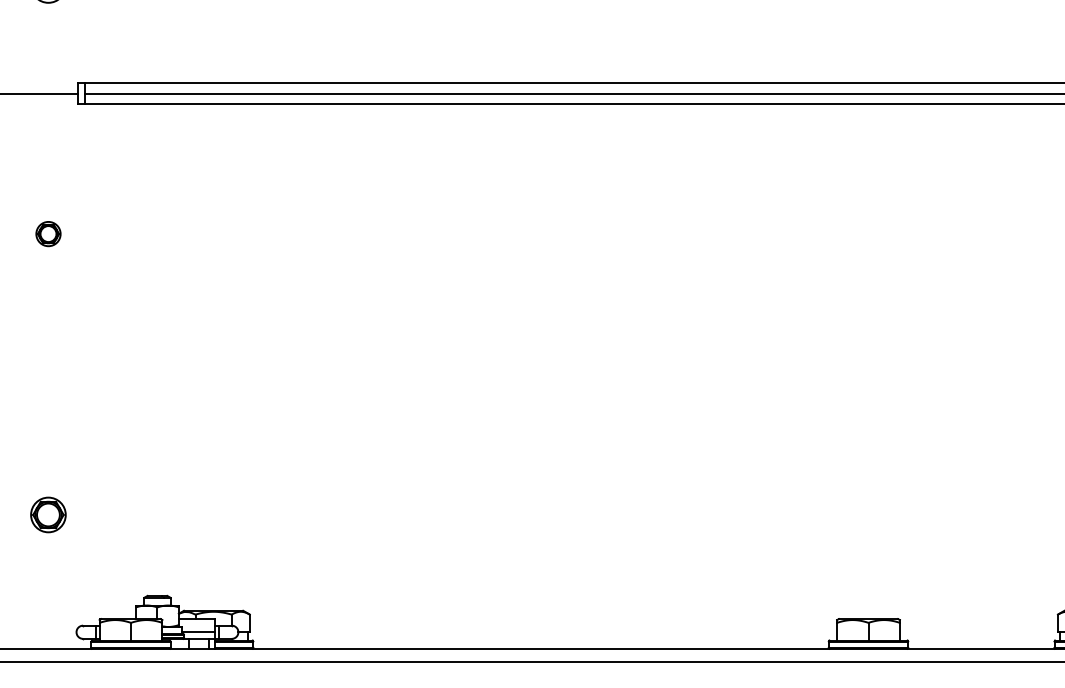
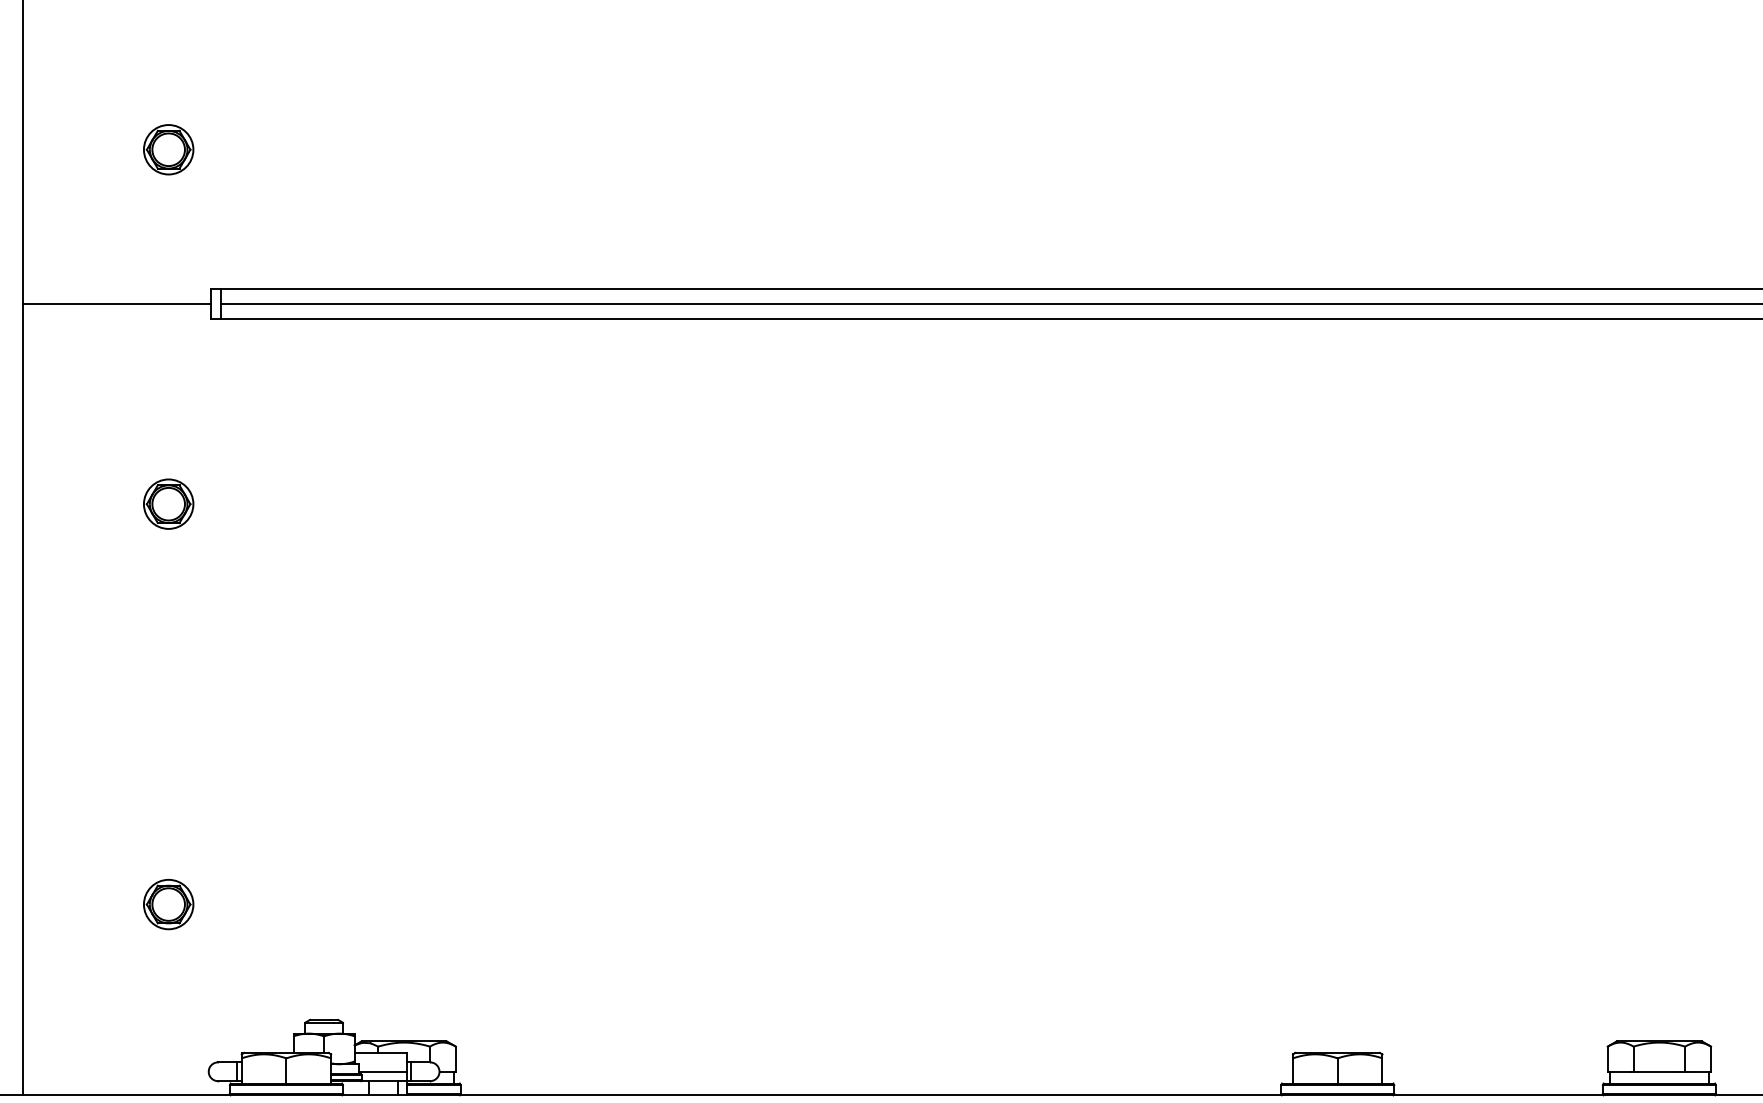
part: (48, 233) -> (168, 503), size x1.43

